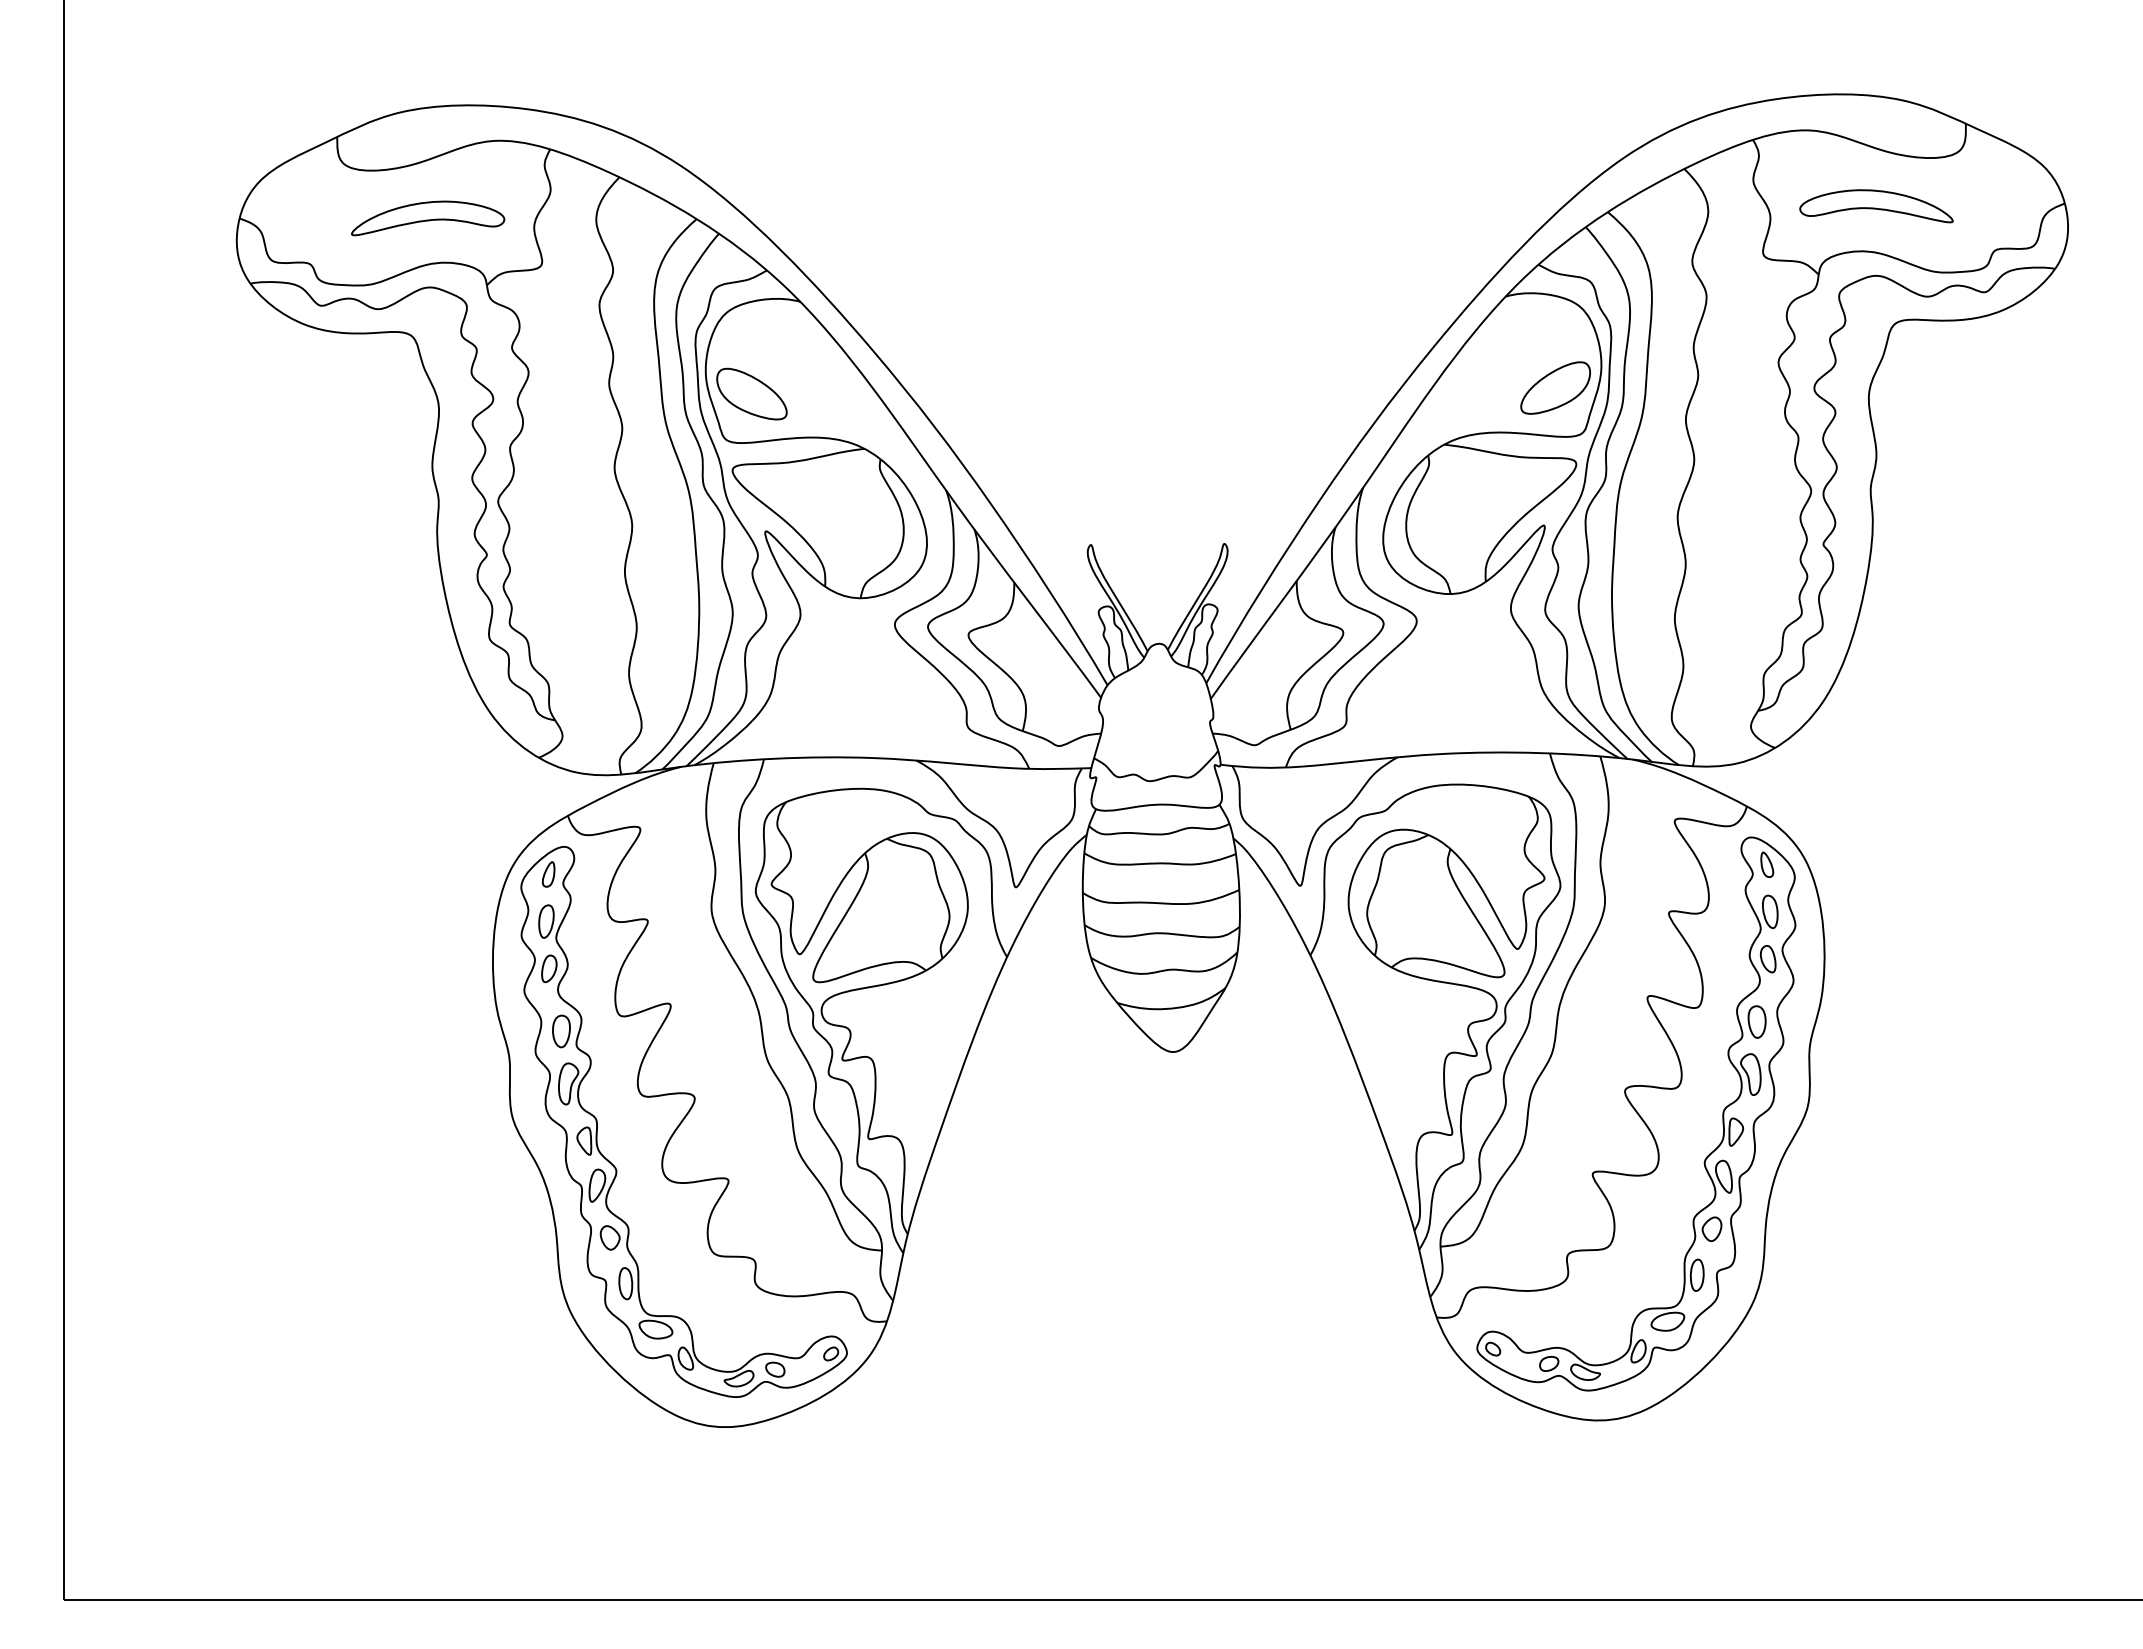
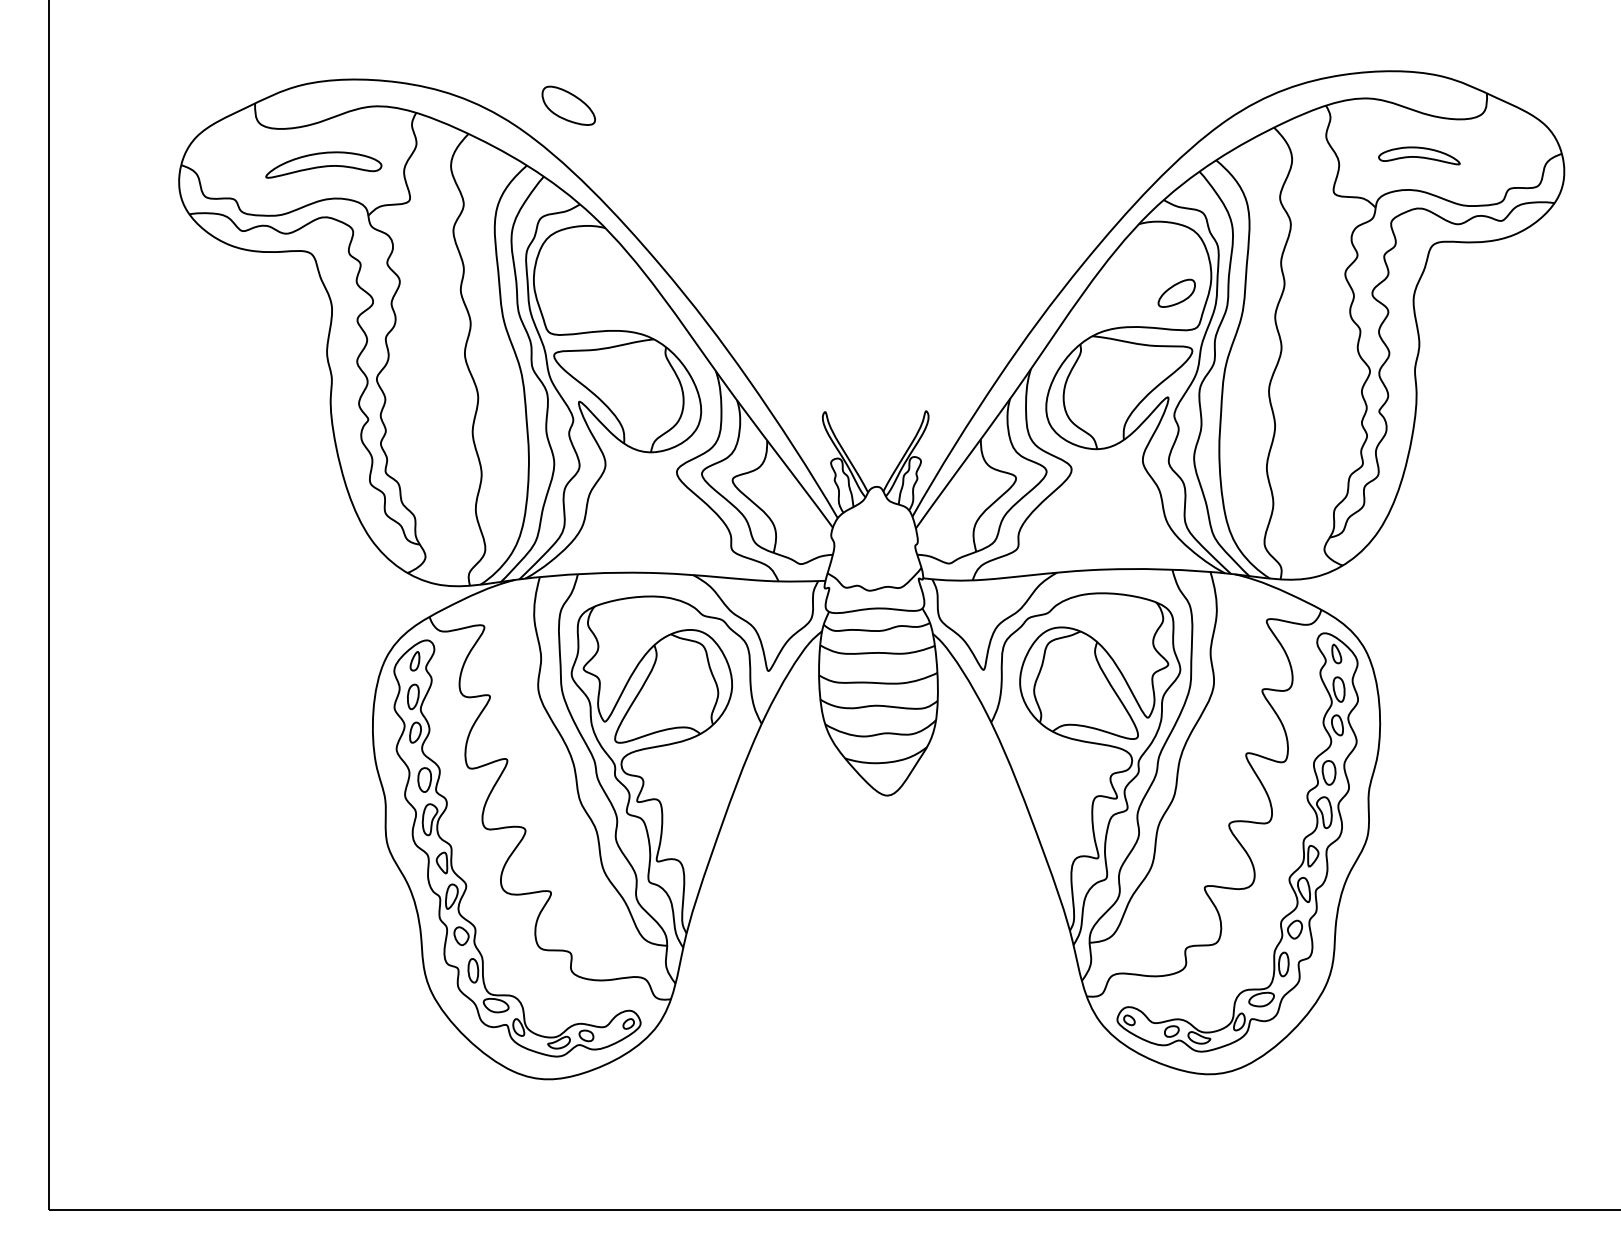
part: (1876, 206) -> (1419, 156), size x0.7
part: (1555, 387) -> (1176, 292), size x0.7
part: (751, 393) -> (568, 105), moved

